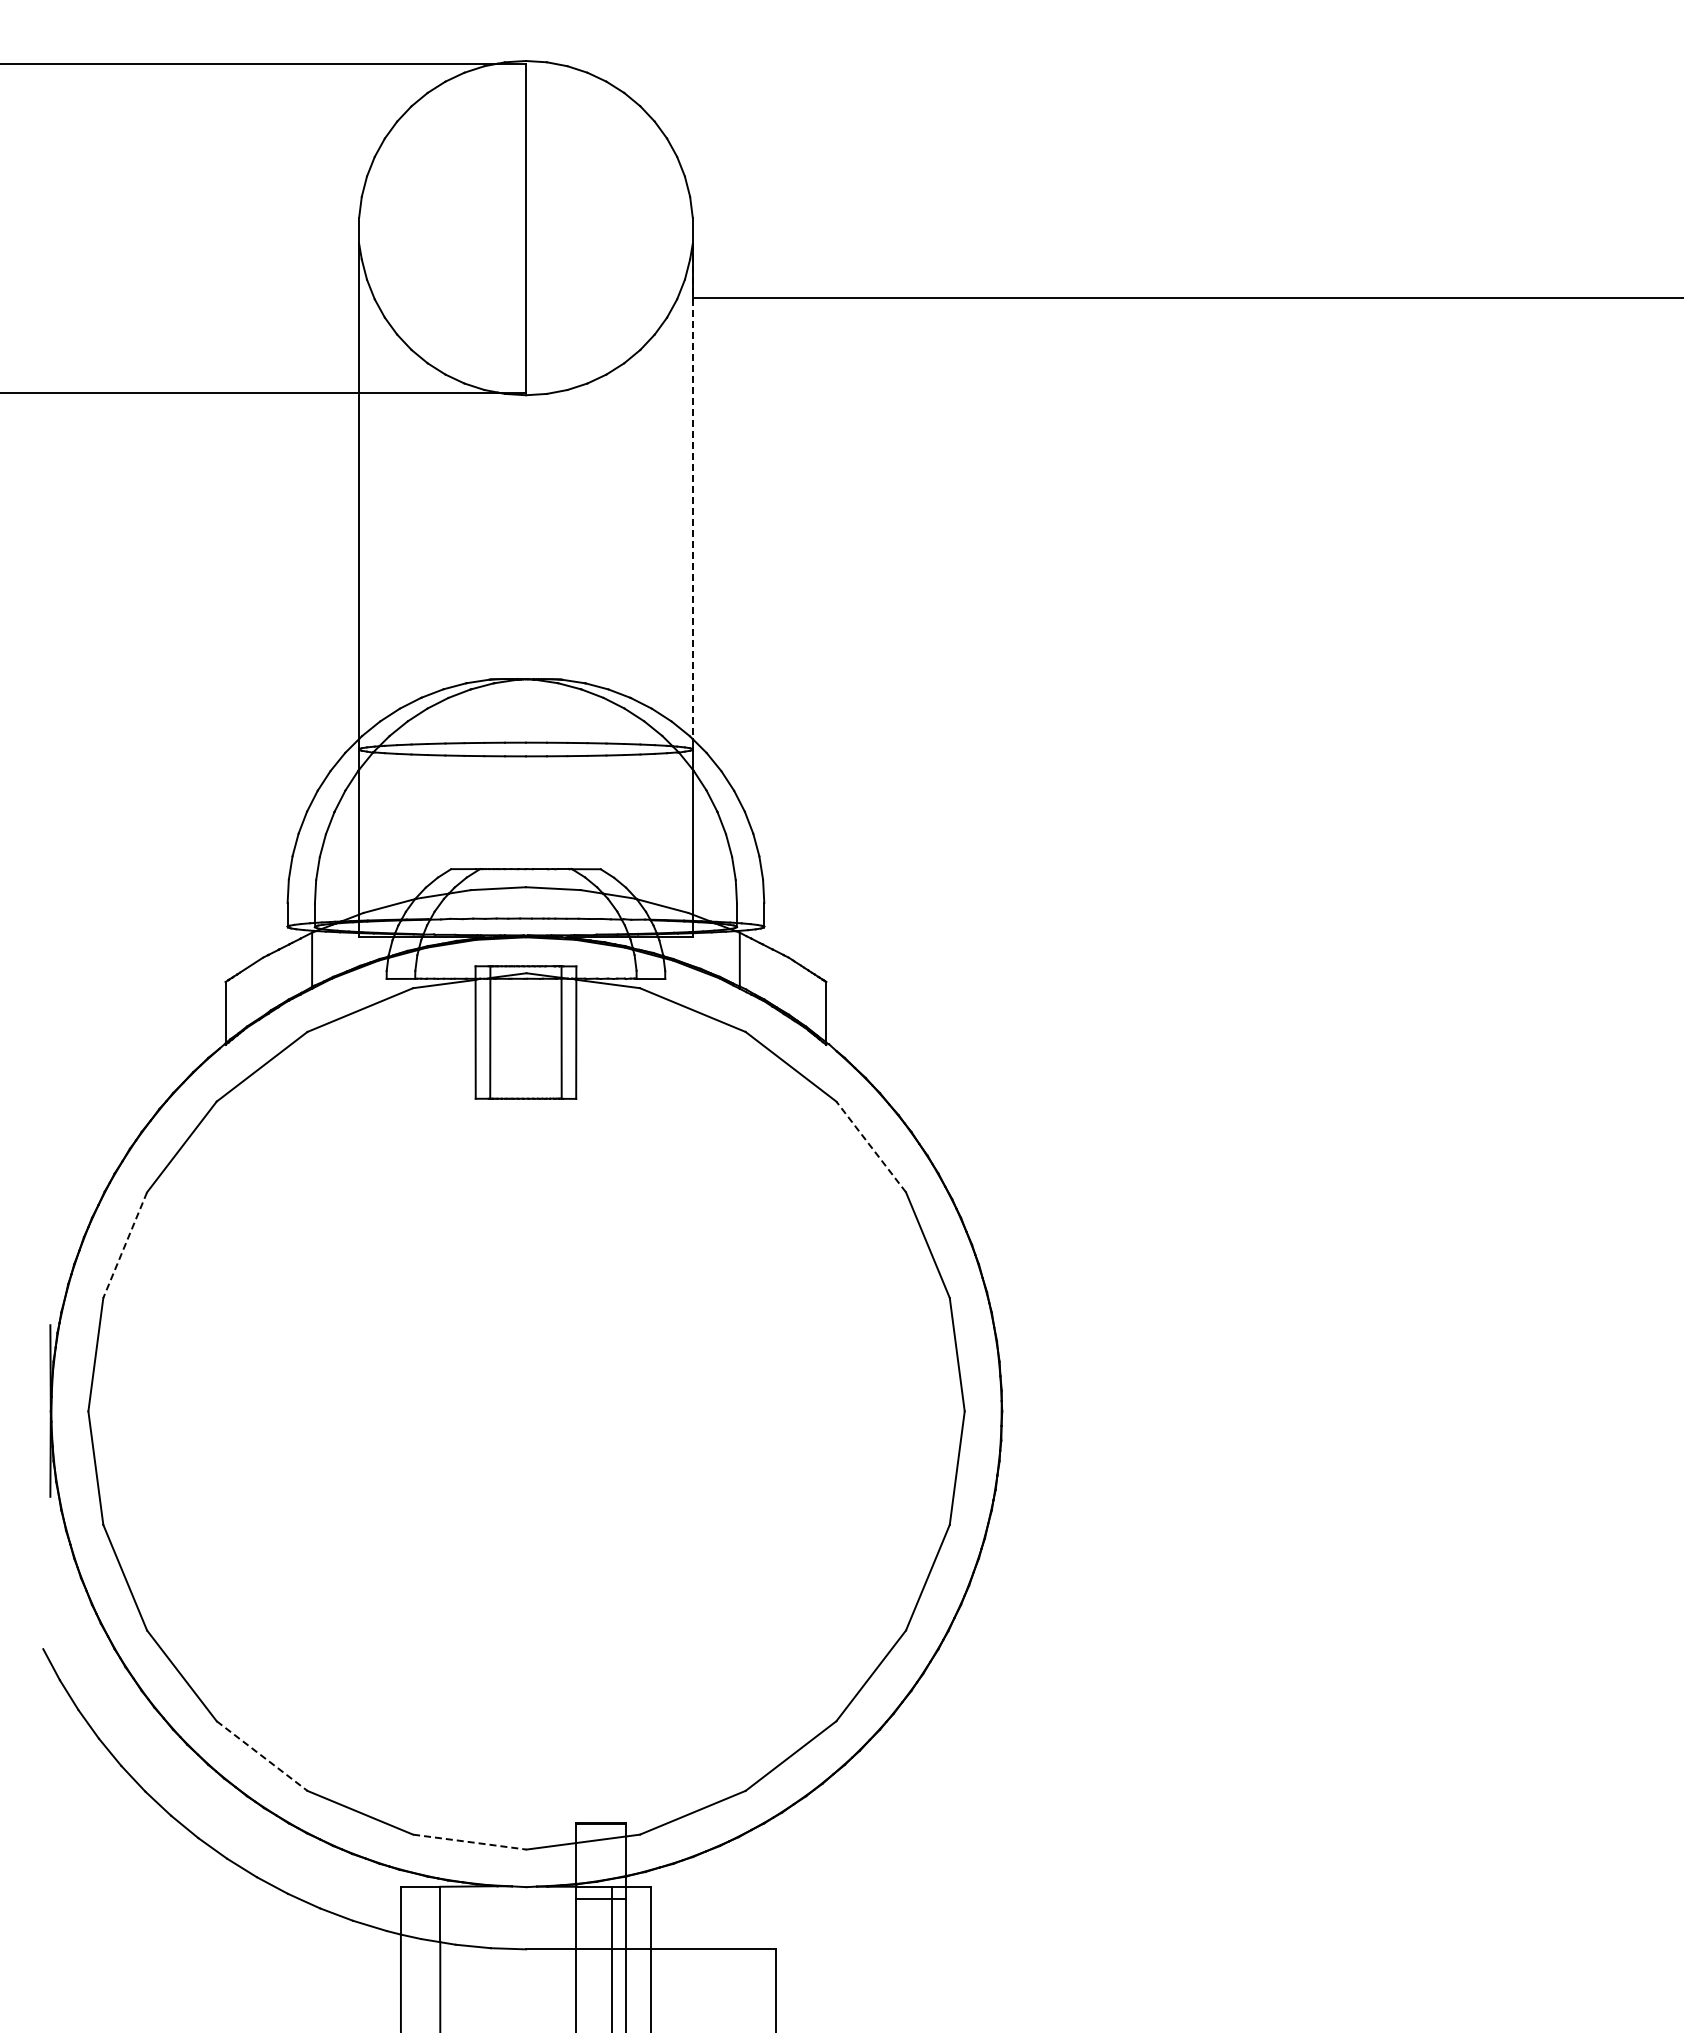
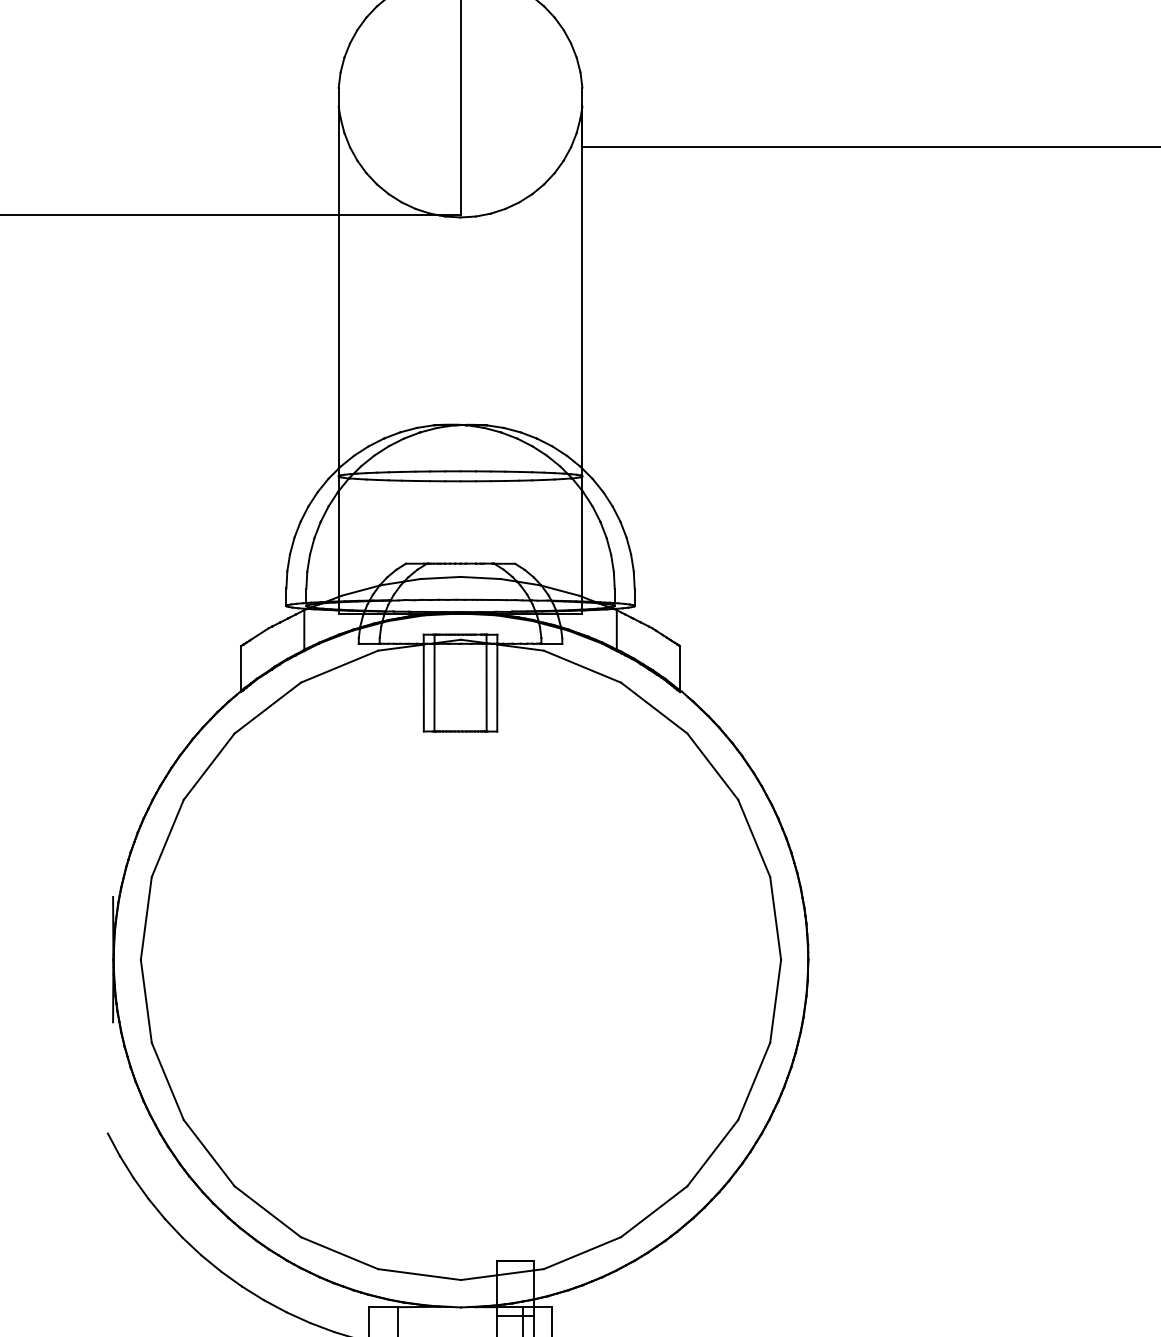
line: (692, 491) -> (582, 287), dashed -> solid
line: (870, 1146) -> (712, 766), dashed -> solid
line: (125, 1245) -> (167, 838), dashed -> solid
line: (262, 1756) -> (268, 1212), dashed -> solid
line: (470, 1842) -> (420, 1274), dashed -> solid

